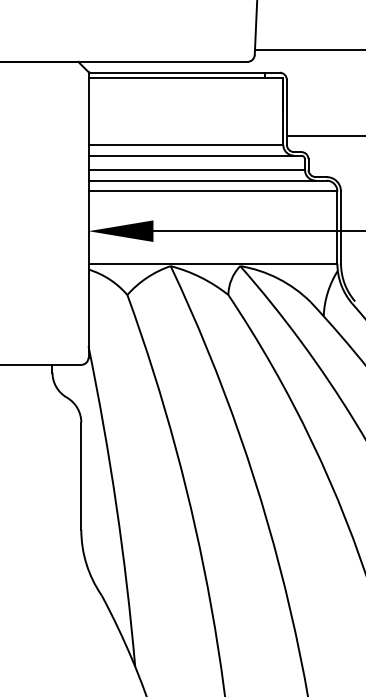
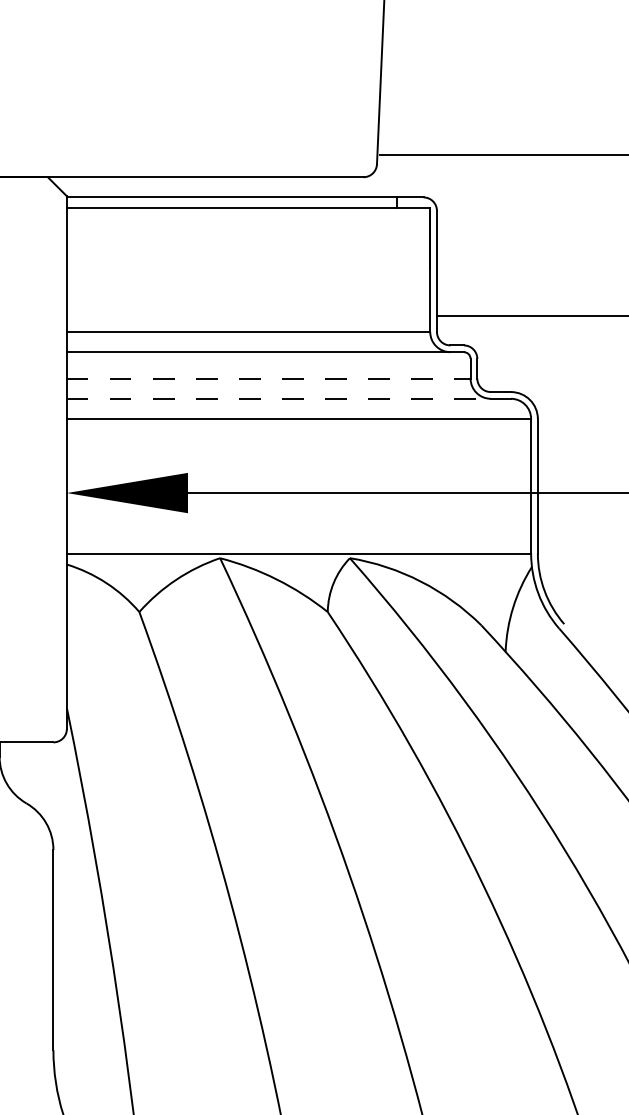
line: (197, 169) -> (270, 377), solid -> dashed
line: (202, 180) -> (279, 398), solid -> dashed

